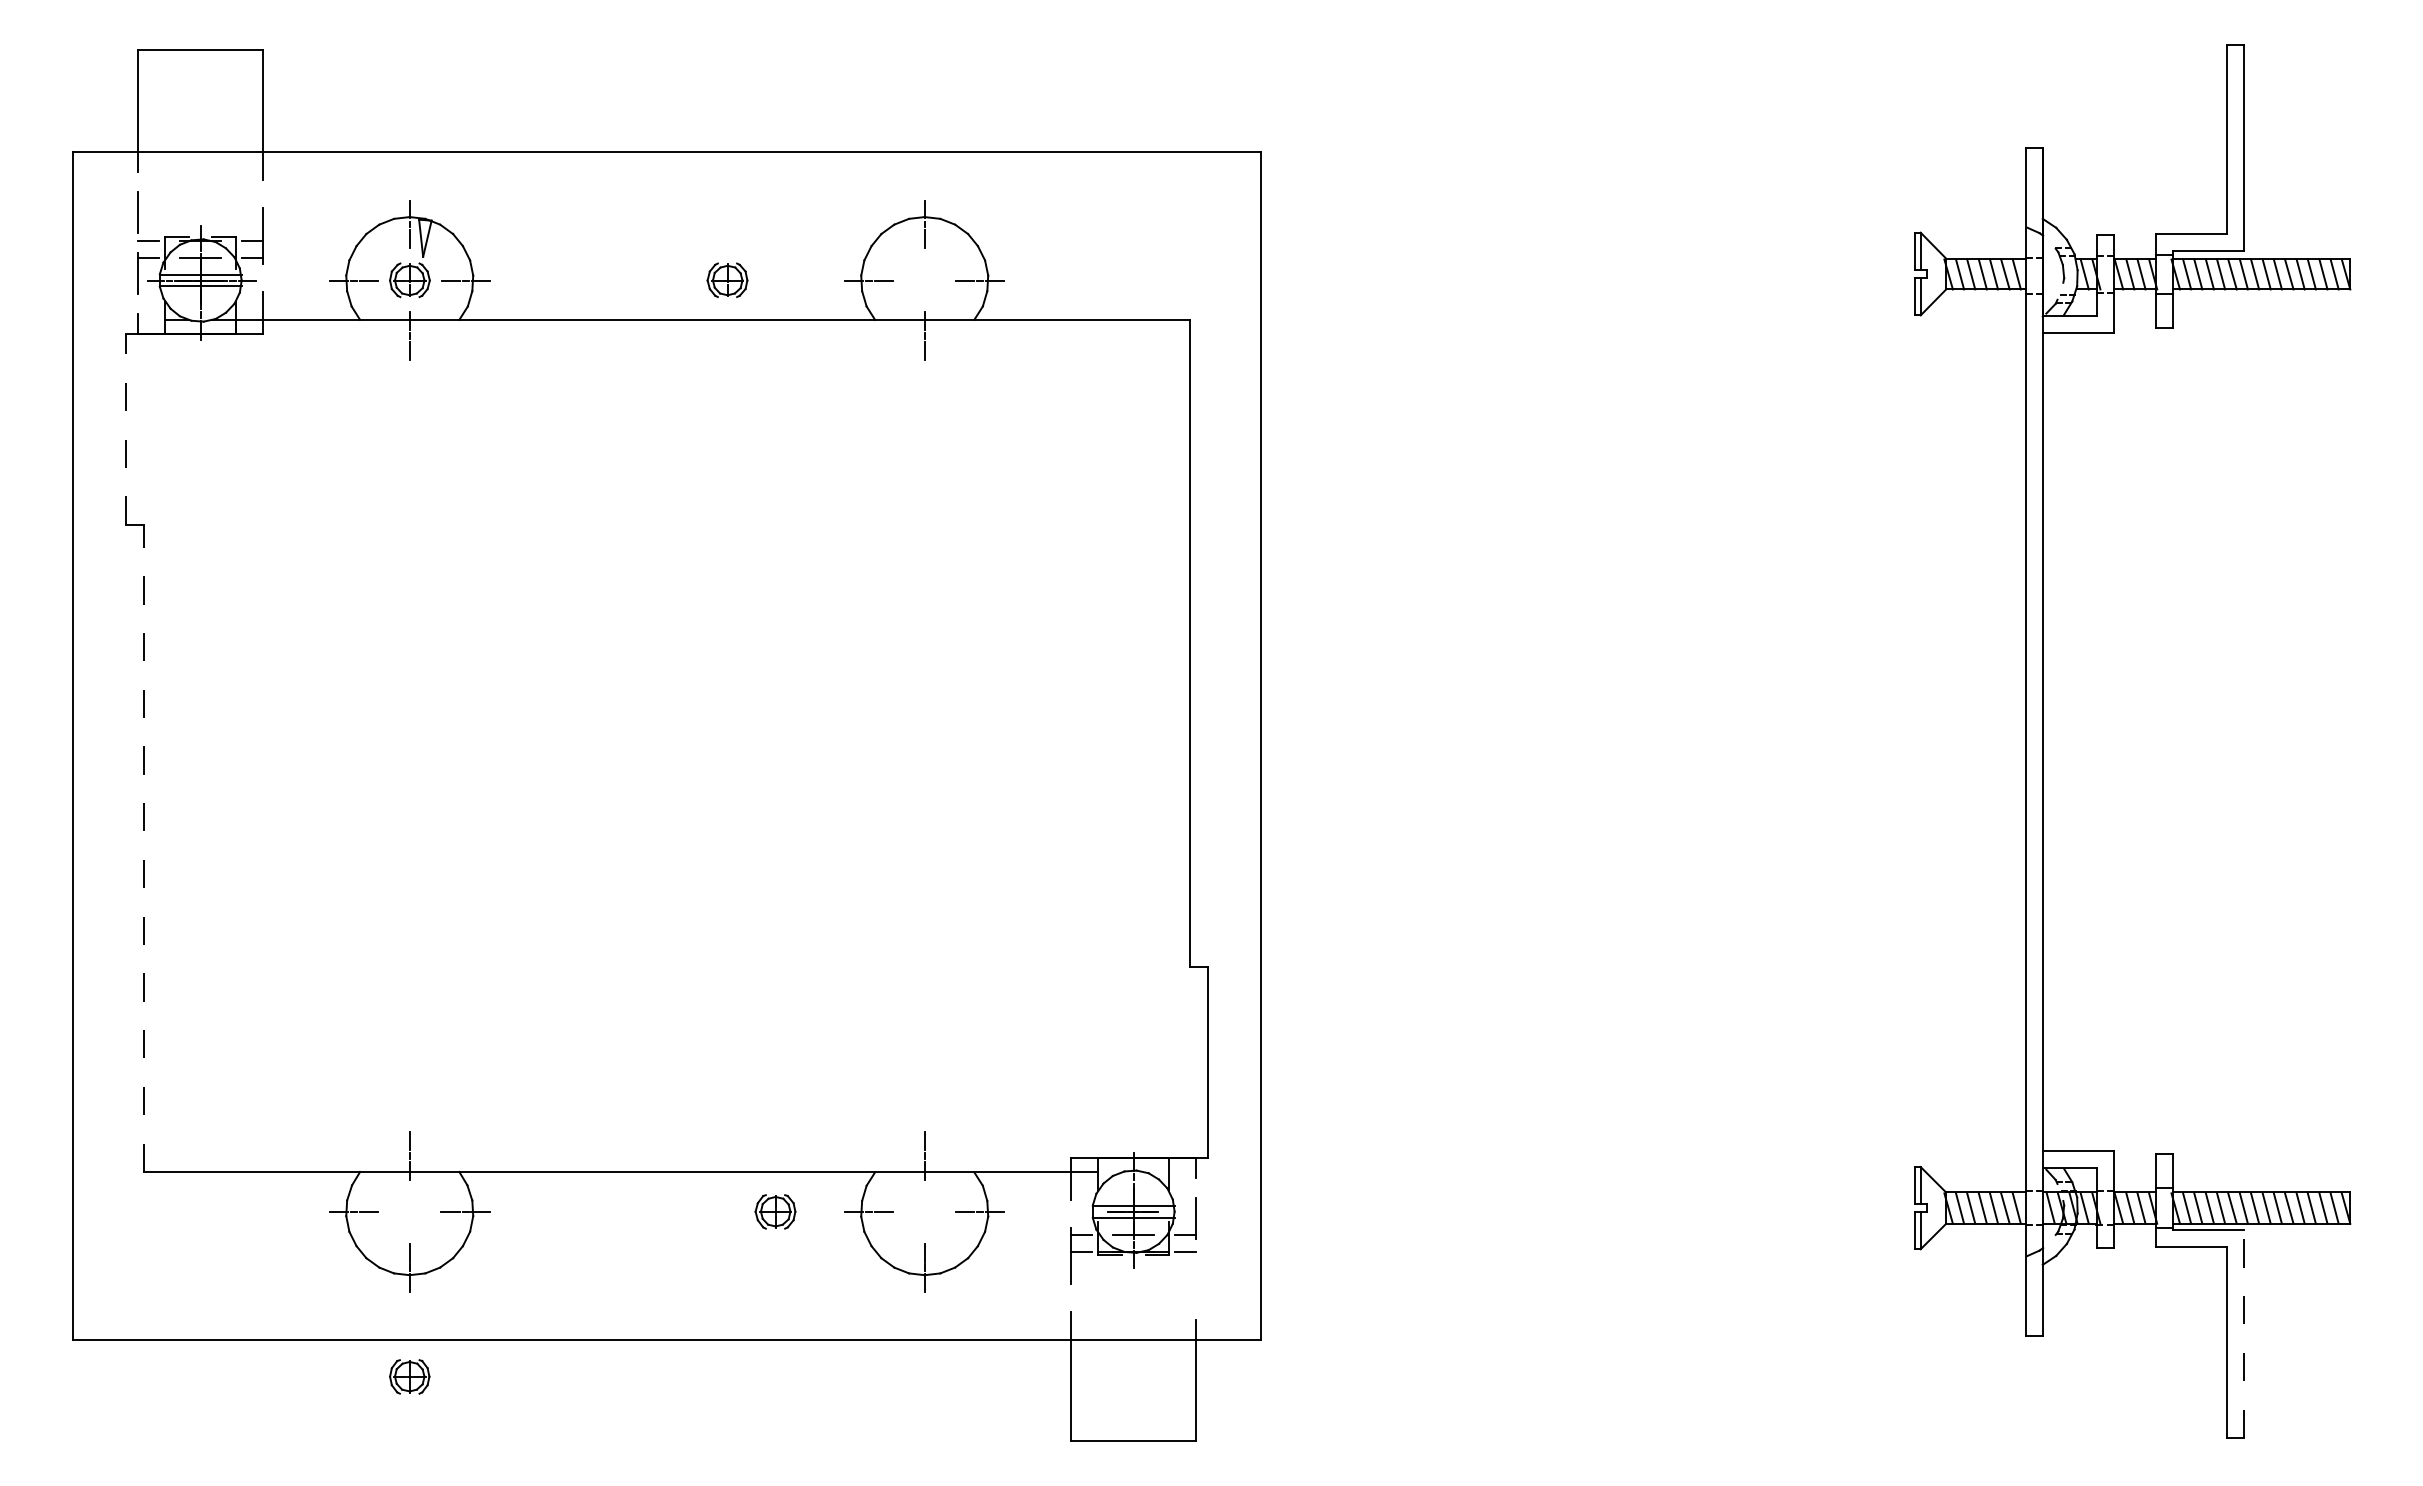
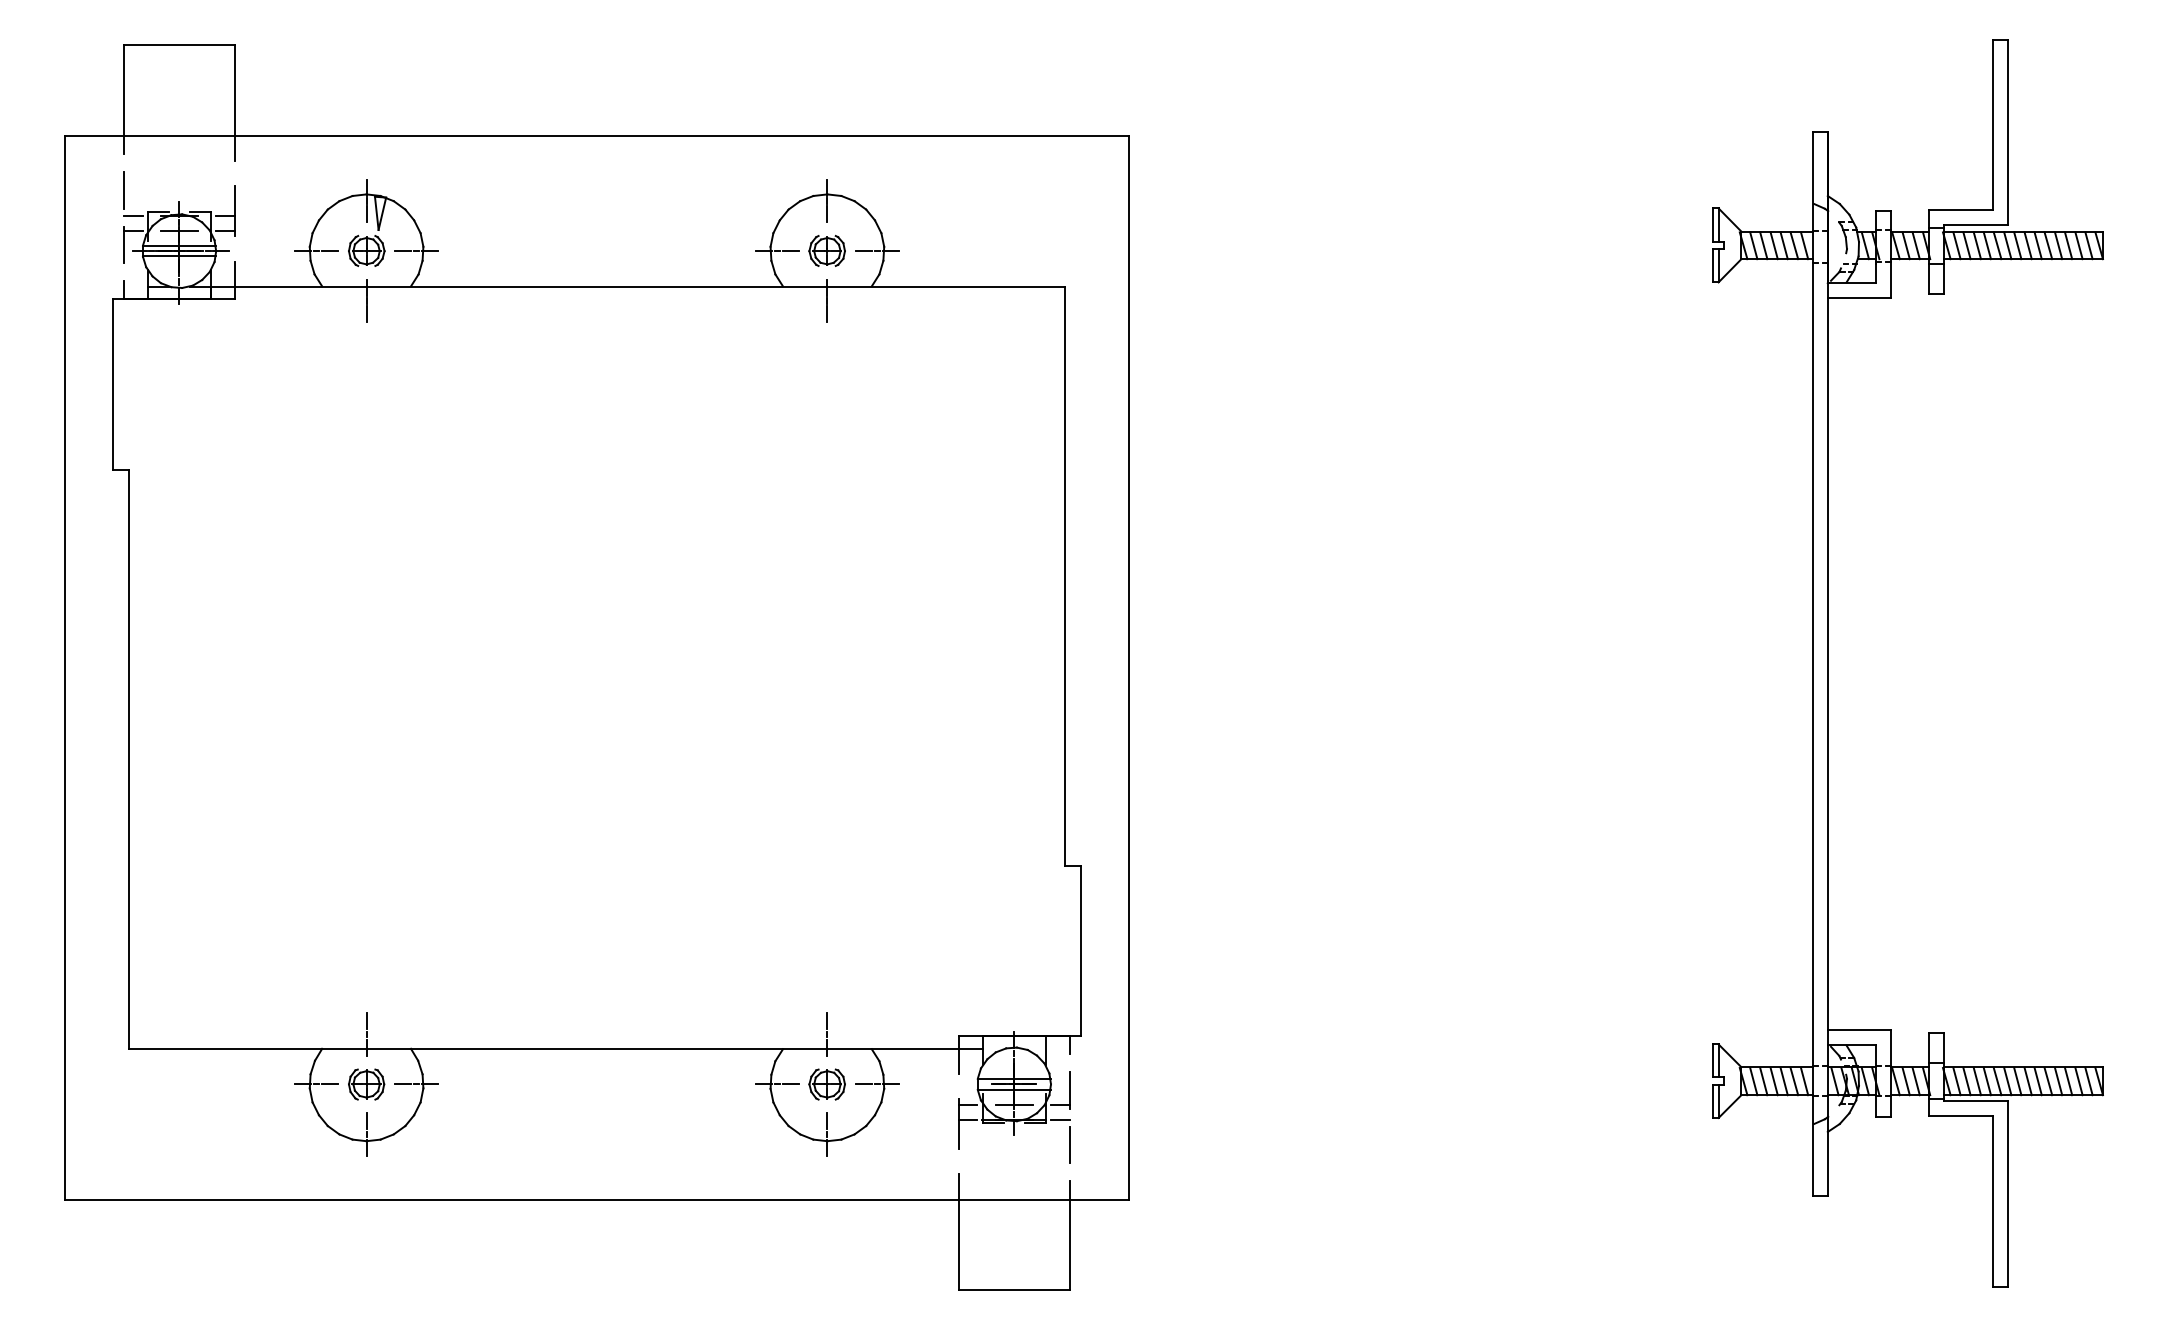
part: (727, 280) -> (827, 251), moved
line: (126, 428) -> (113, 383), dashed -> solid
line: (143, 848) -> (128, 759), dashed -> solid
part: (775, 1211) -> (827, 1084), moved
line: (1195, 1279) -> (1069, 1145), added
line: (2243, 1334) -> (2007, 1194), dashed -> solid
part: (409, 1376) -> (366, 1084), moved

